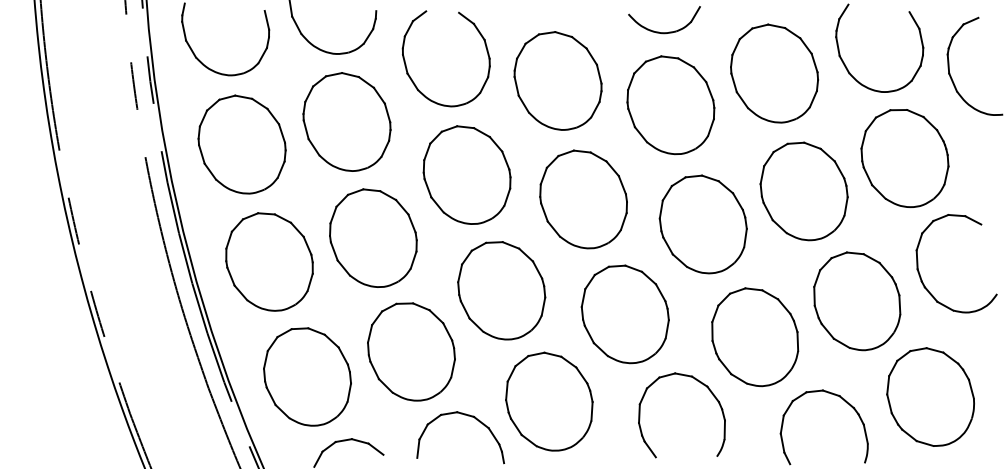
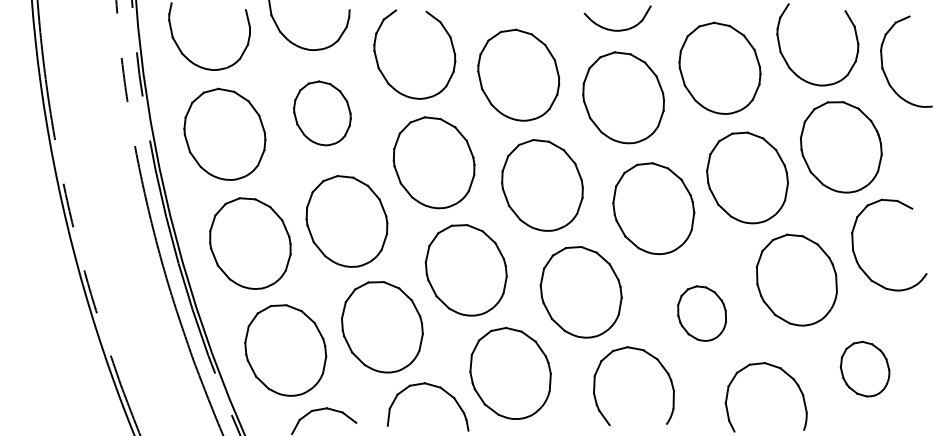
part: (346, 121) -> (321, 112), size x0.7
part: (755, 337) -> (702, 313), size x0.6
part: (930, 396) -> (865, 368), size x0.6

